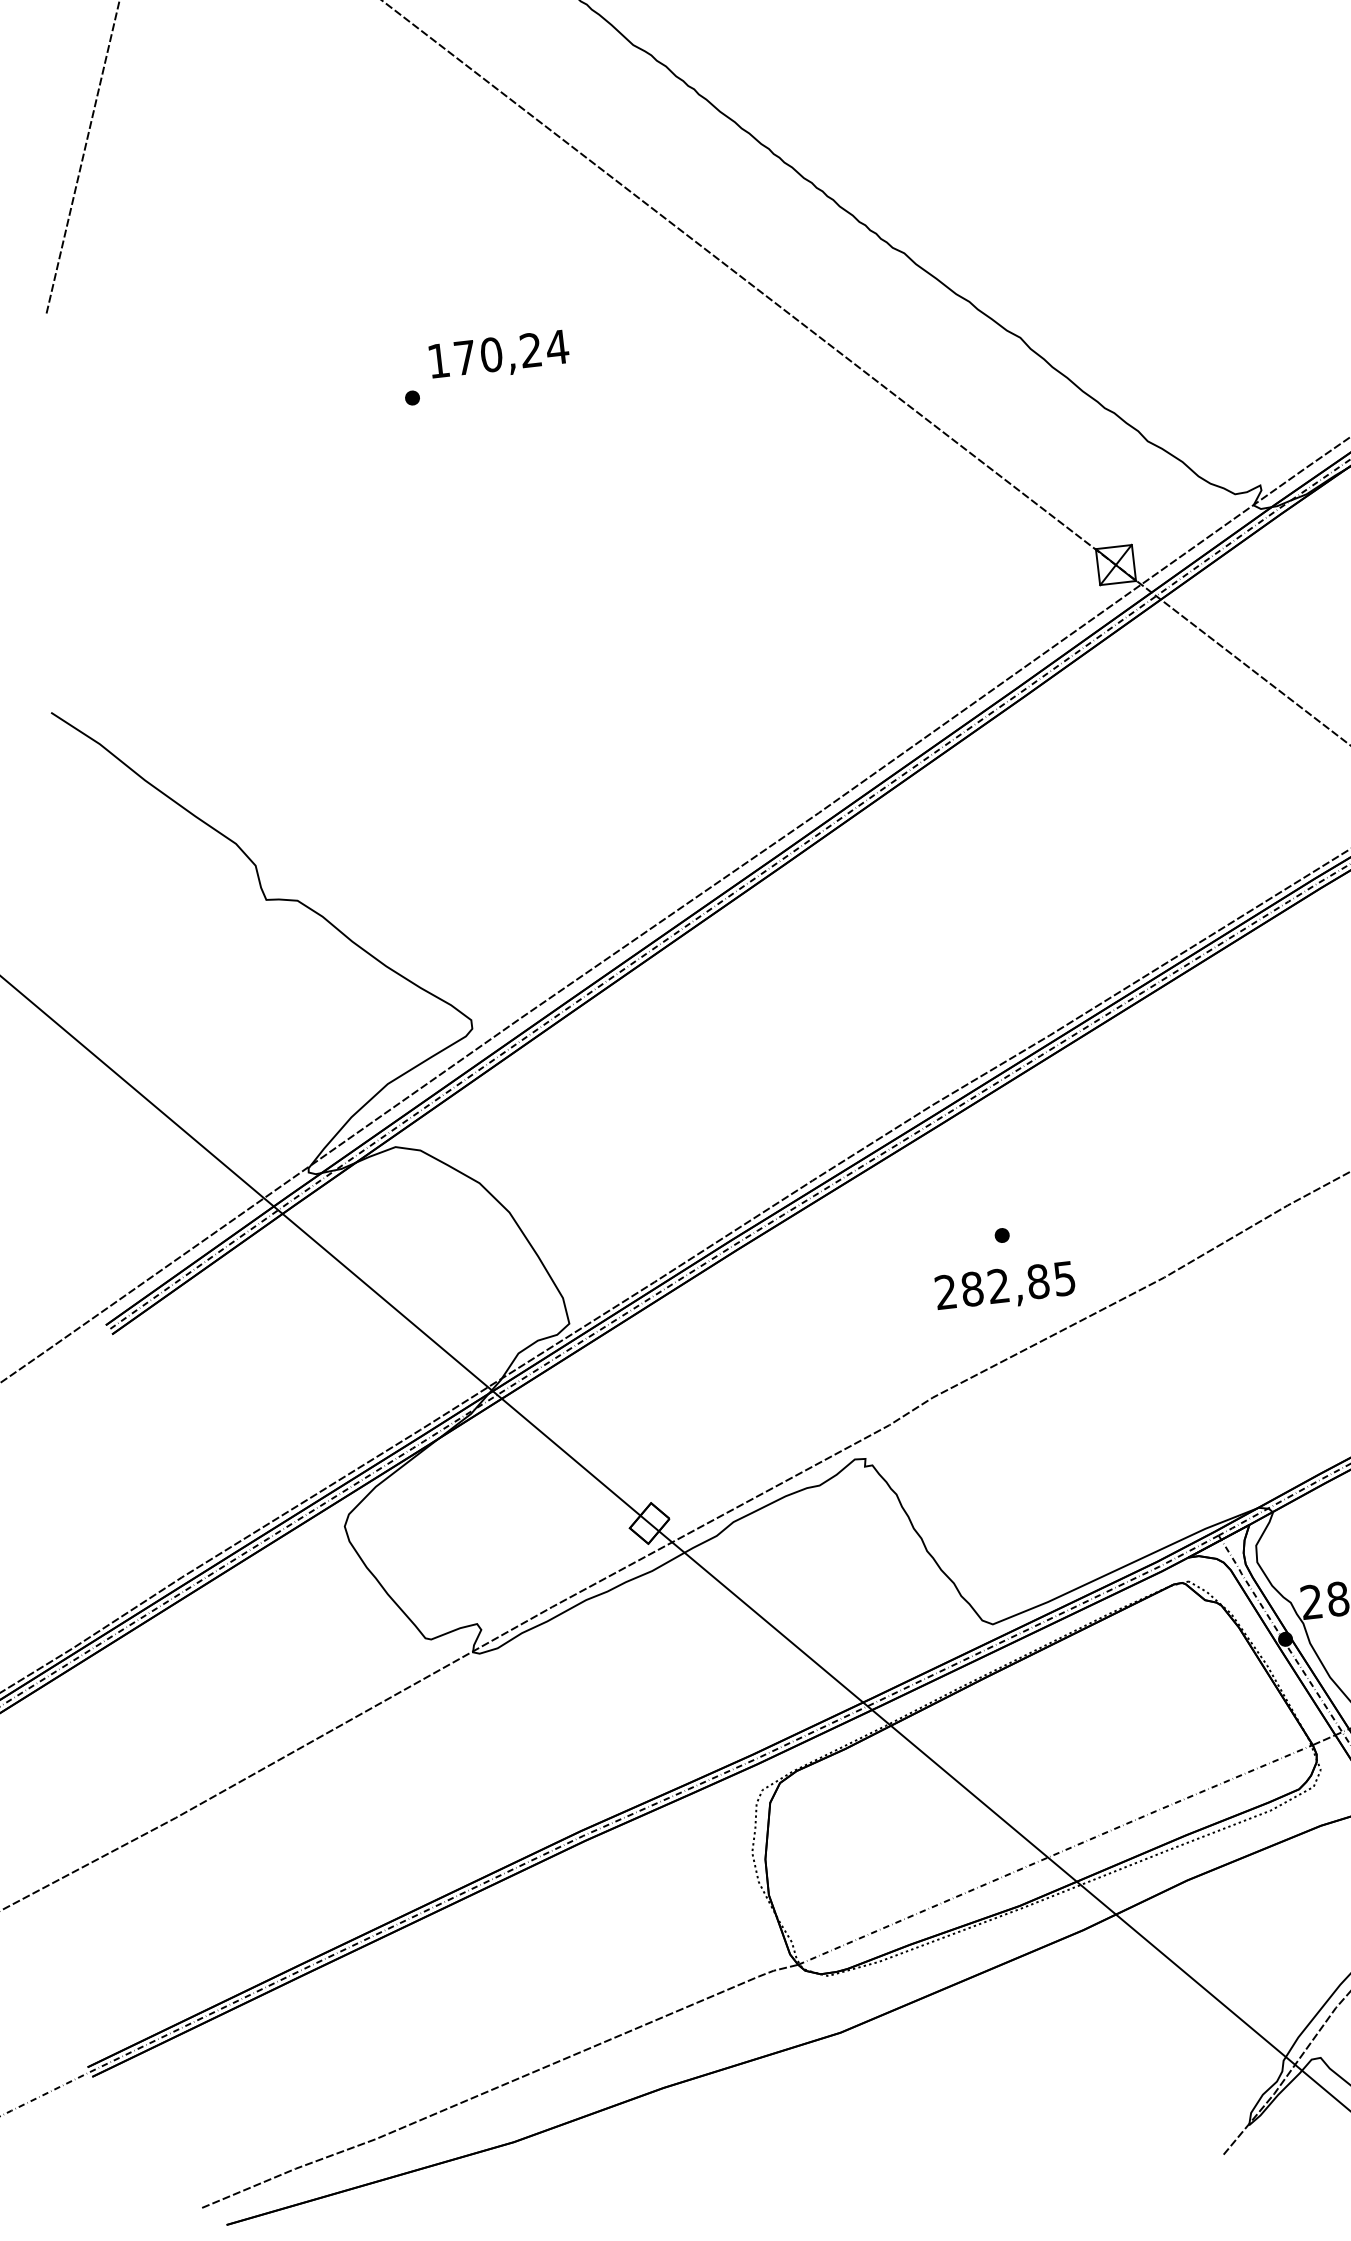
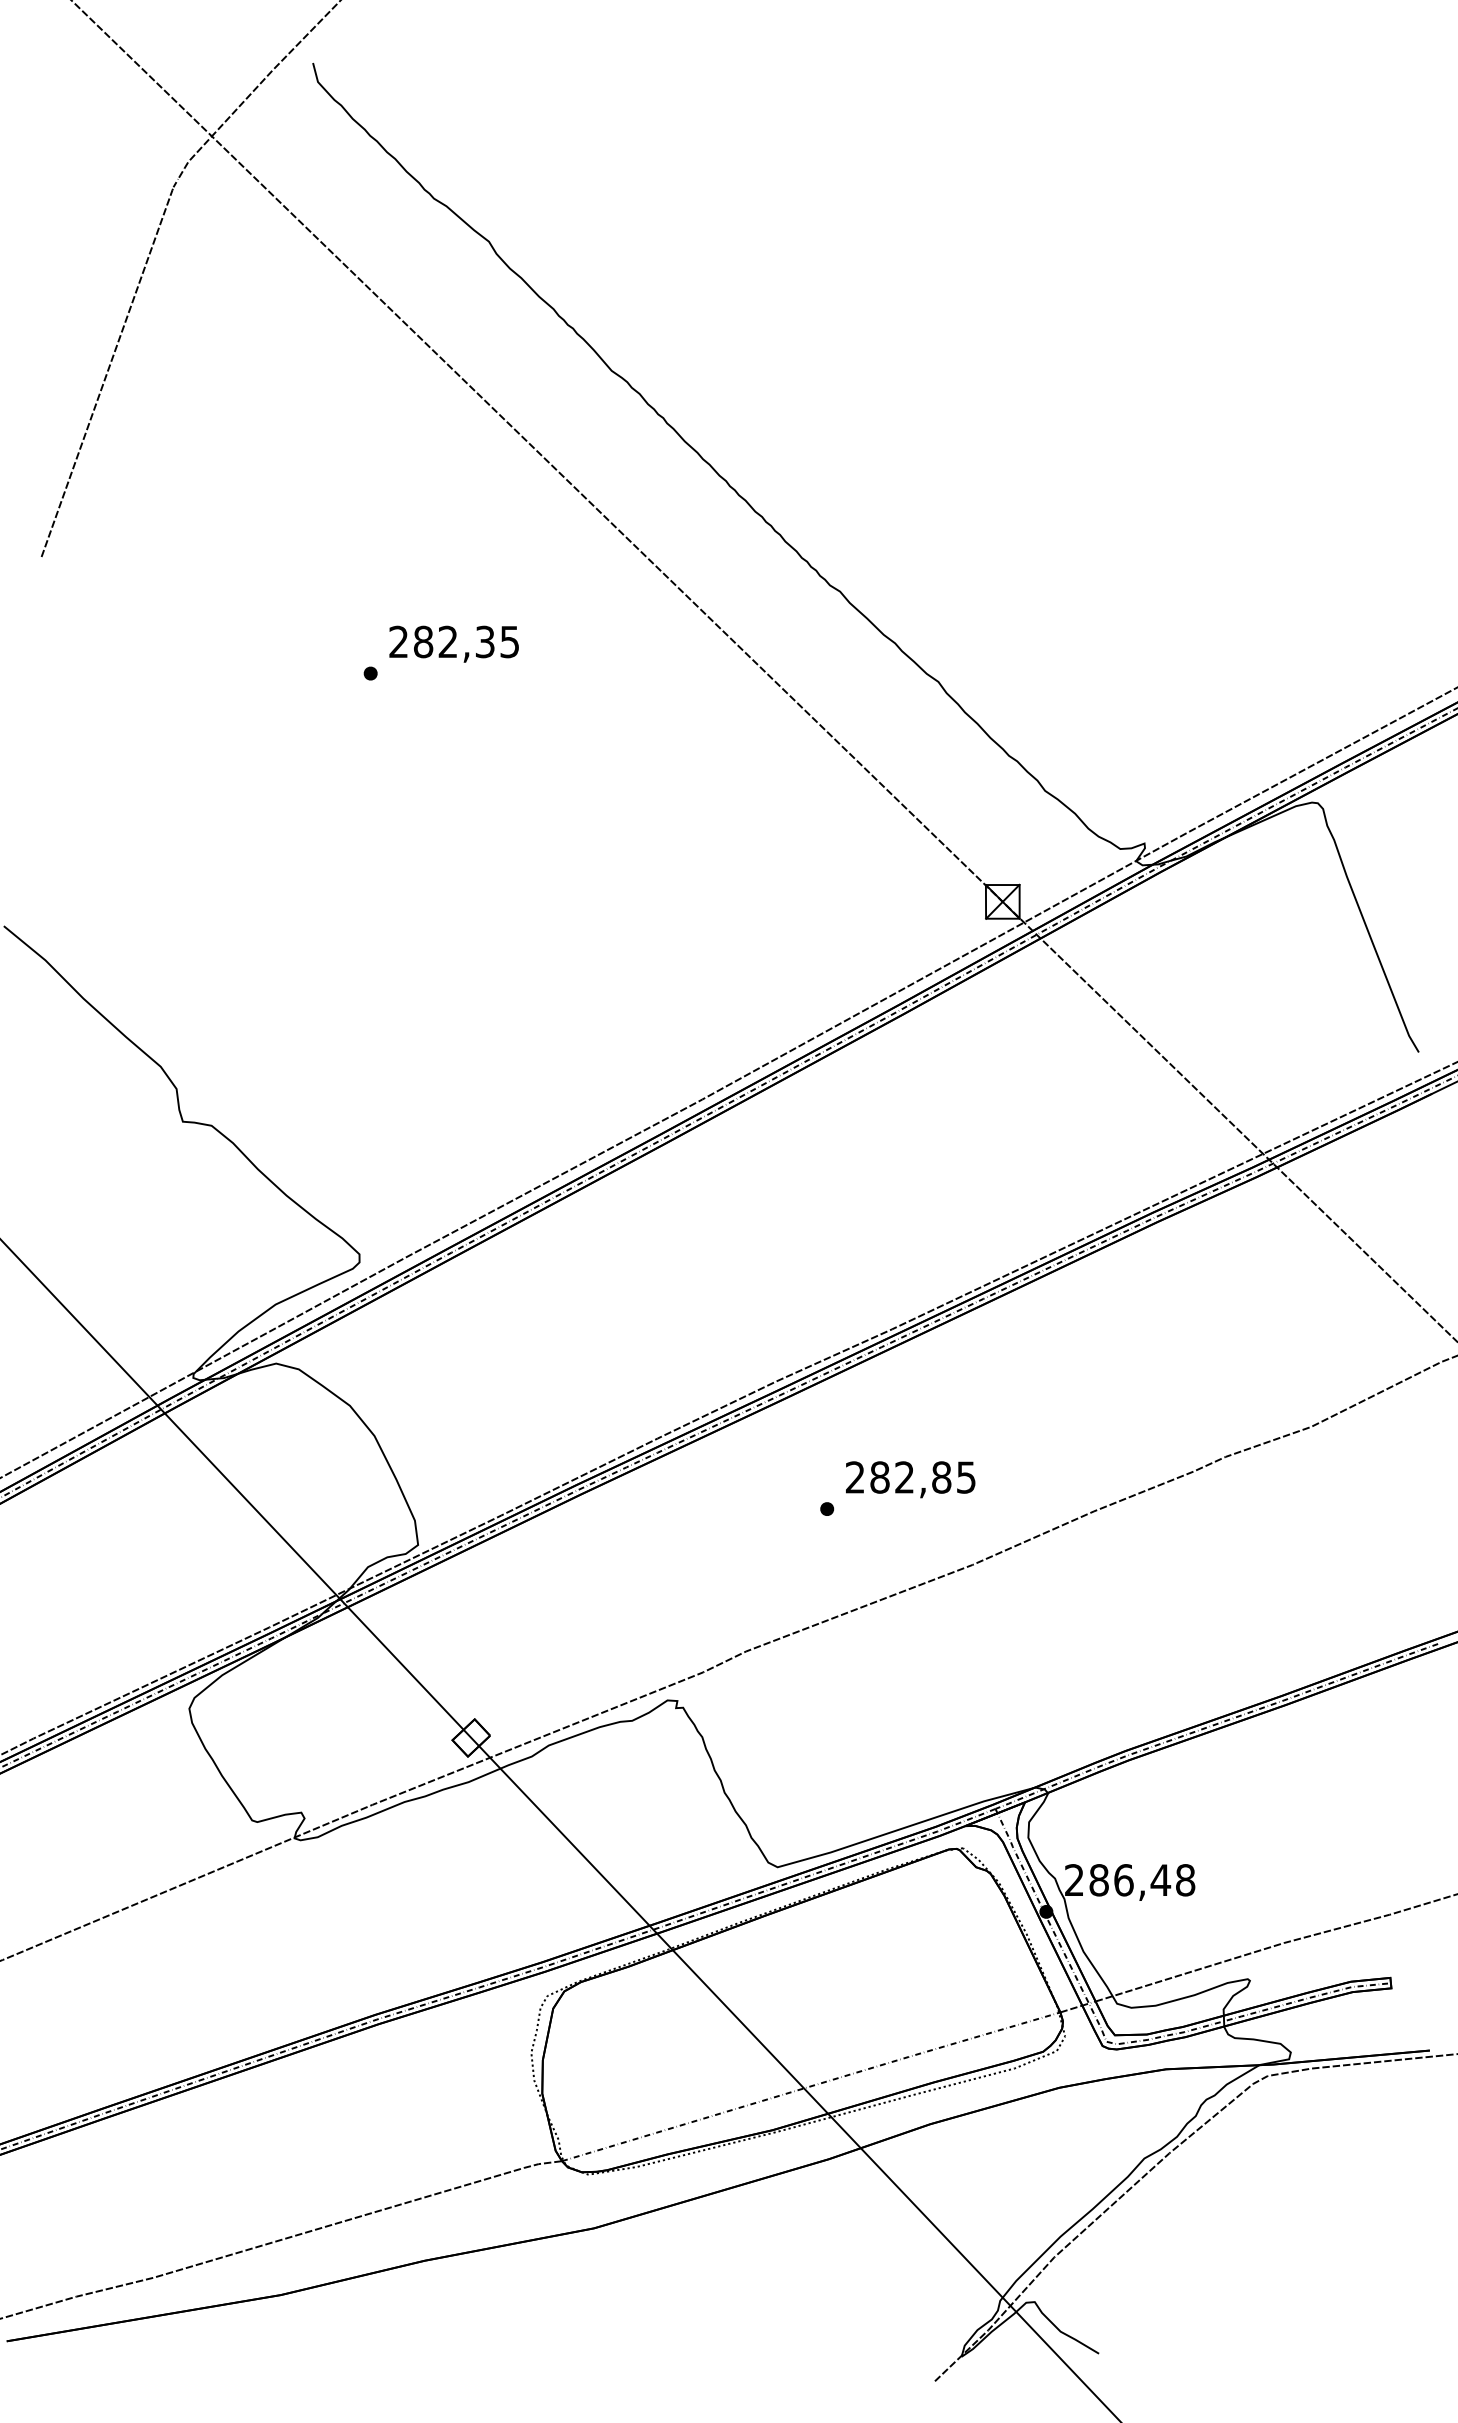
text: (498, 353) -> (454, 641), 170,24 -> 282,35
text: (1005, 1287) -> (910, 1479), moved

